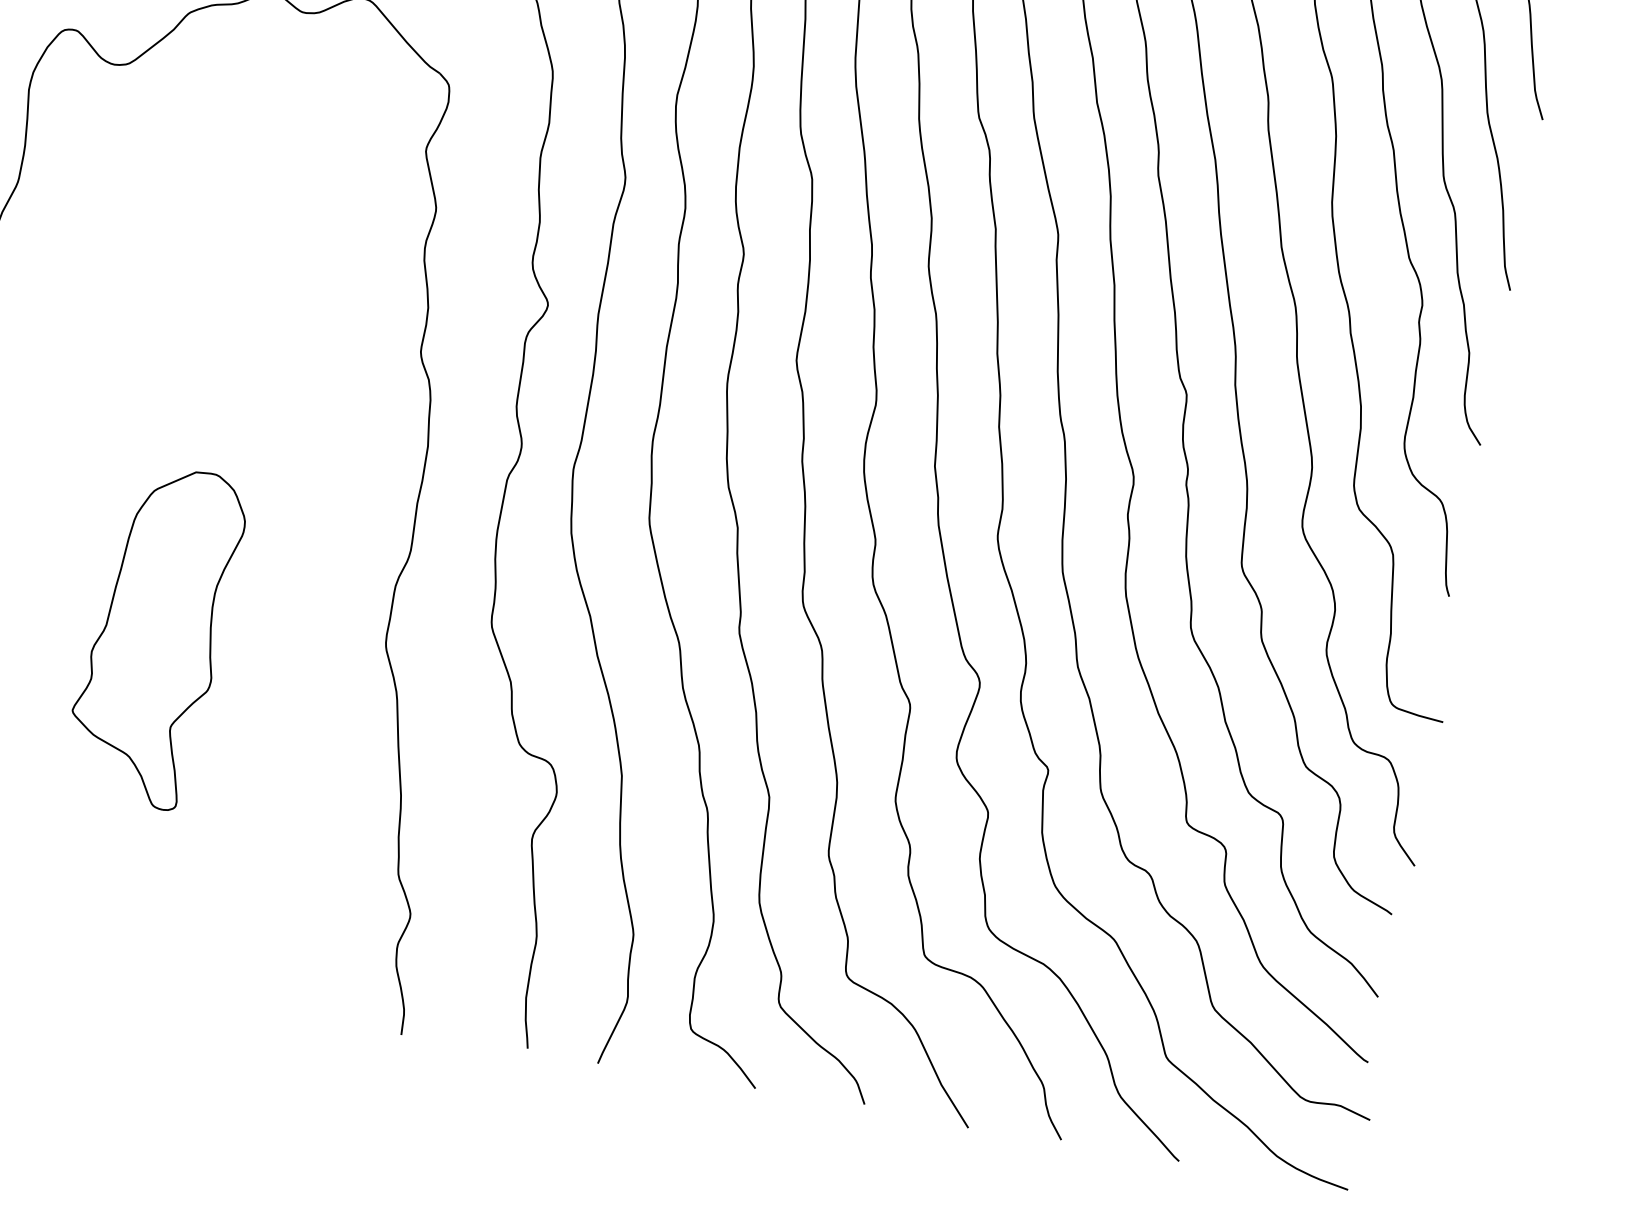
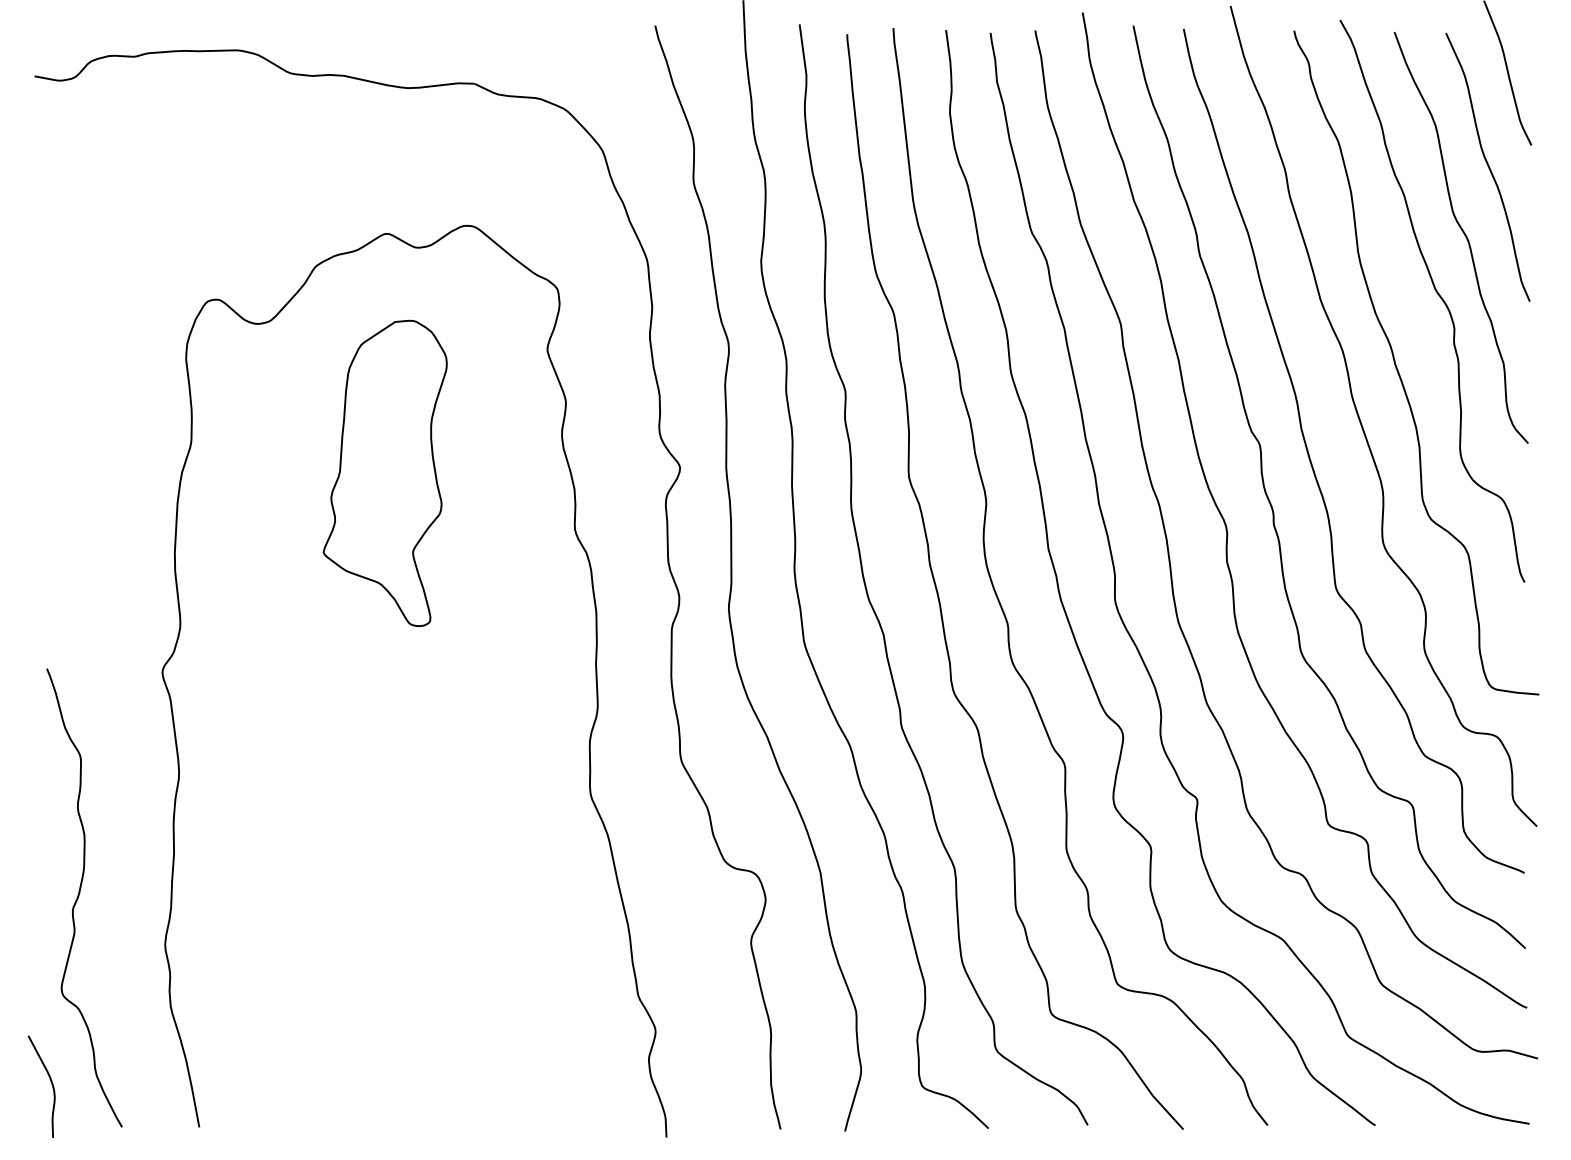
part: (154, 634) -> (384, 472), moved

